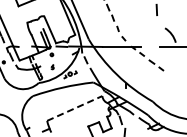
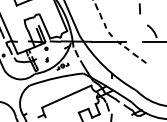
line: (75, 108) -> (67, 96), dashed -> solid

